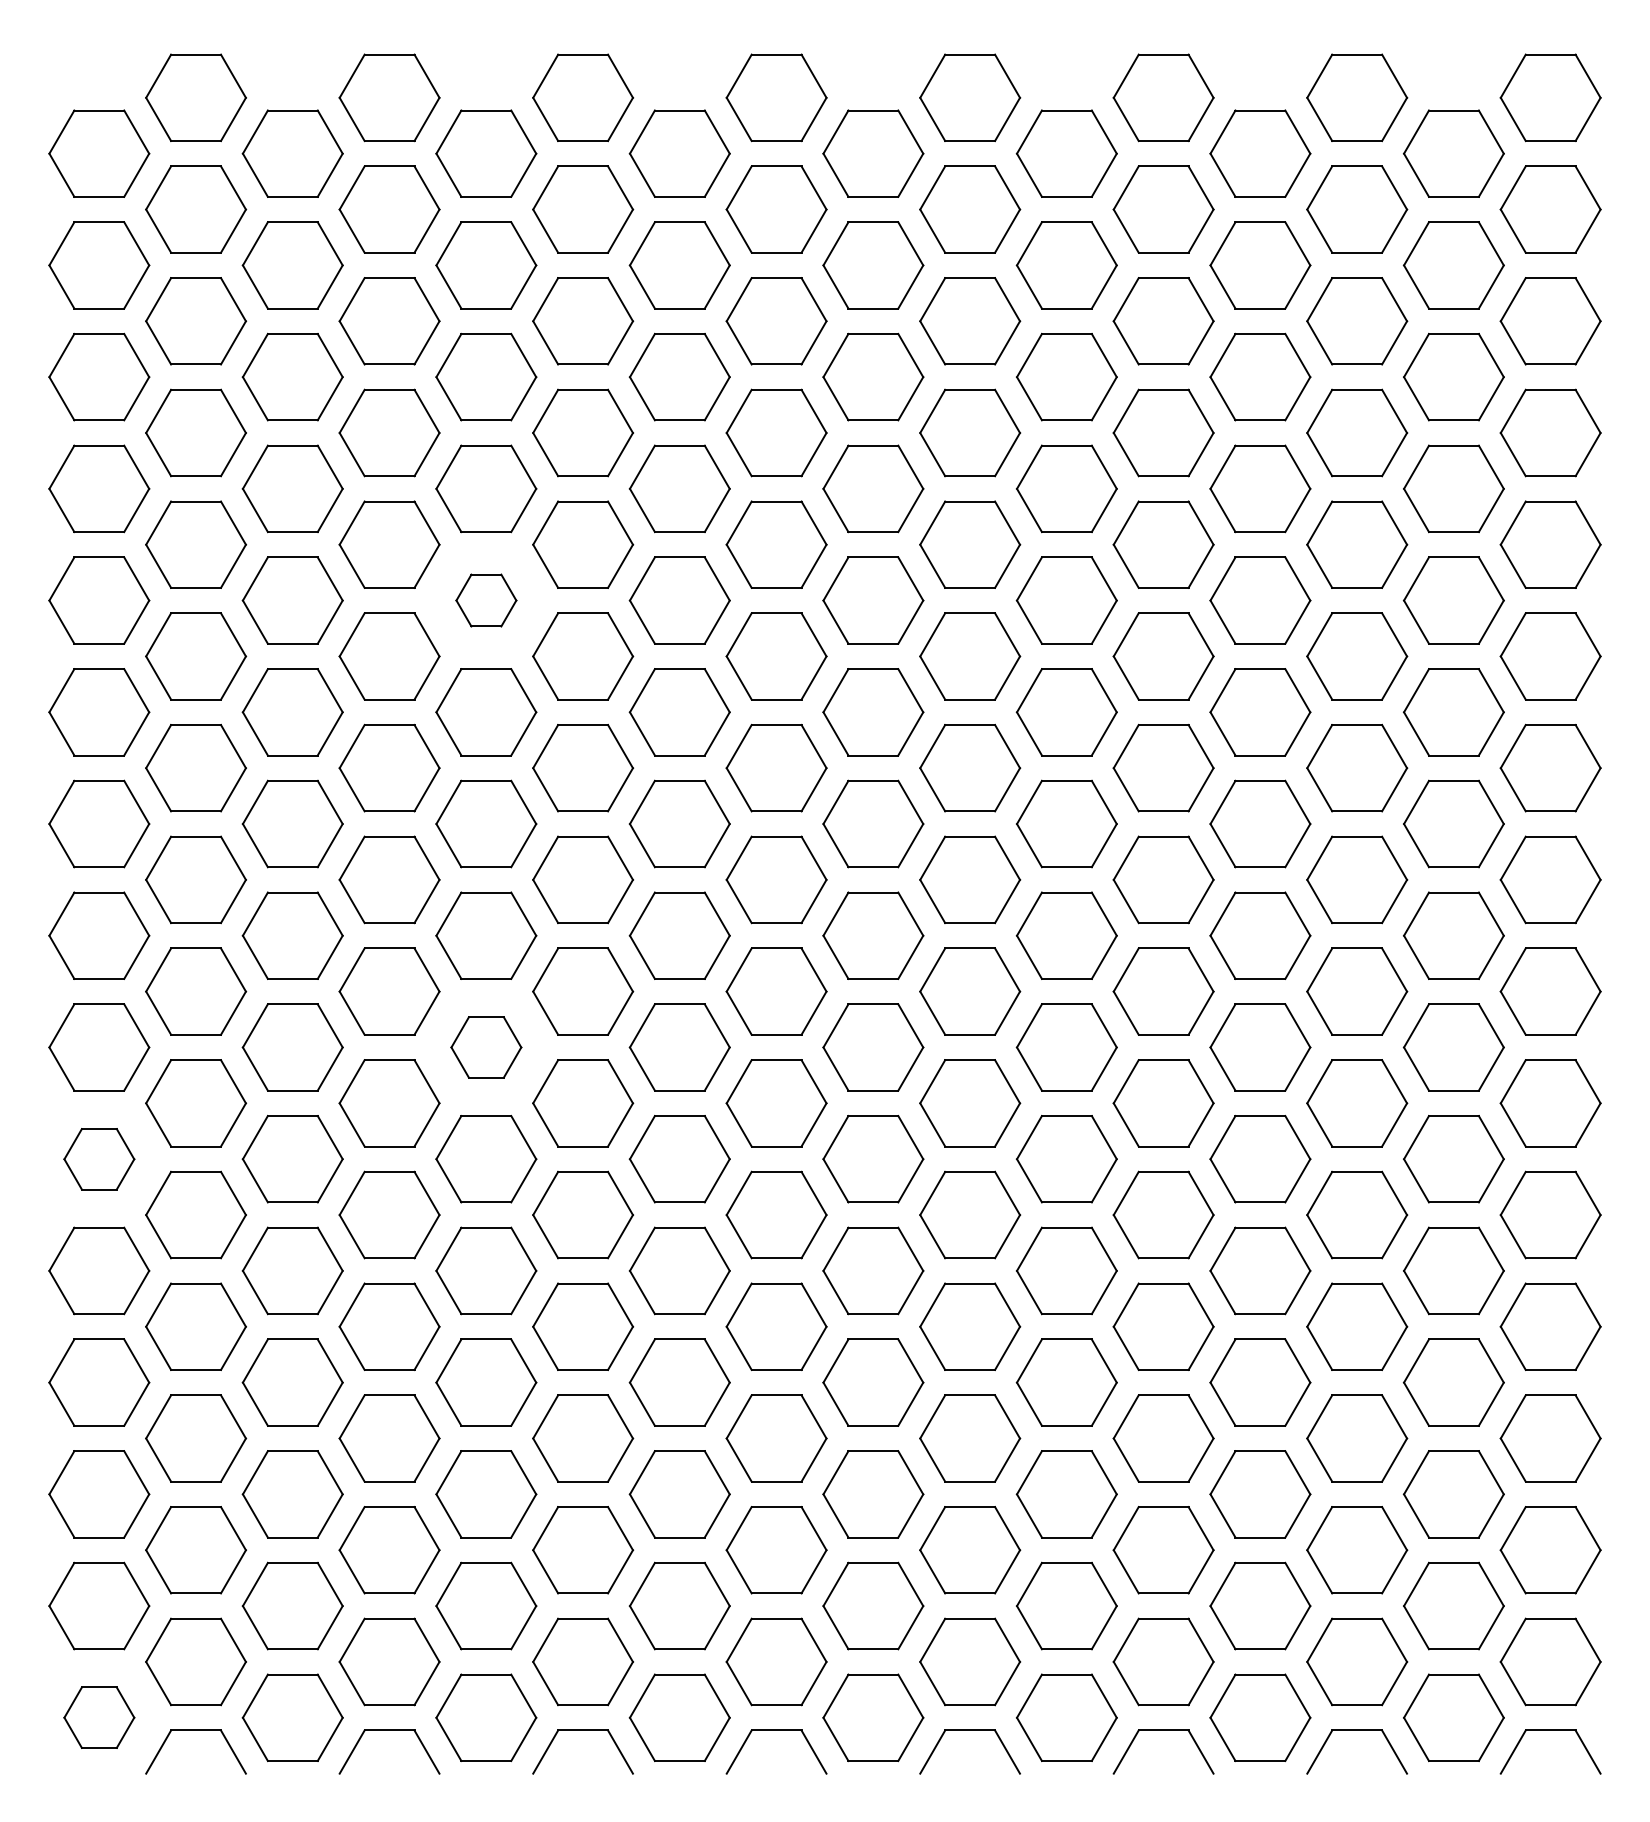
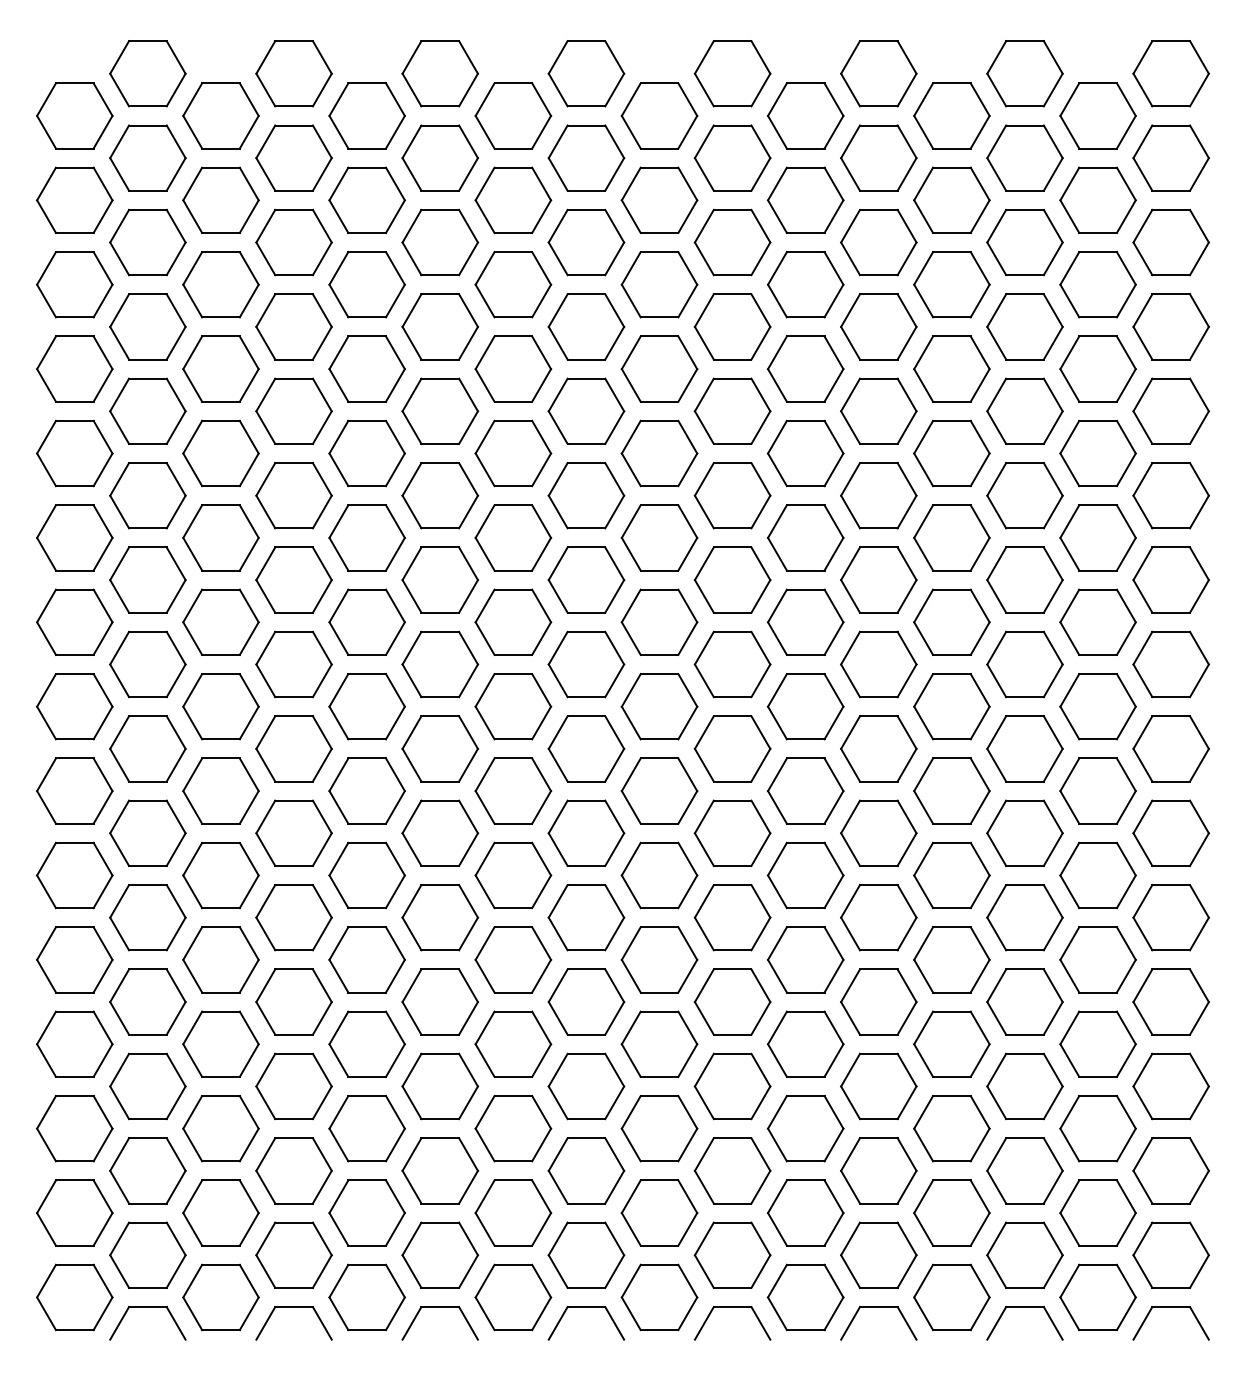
part: (486, 600) -> (367, 453), size x1.67
part: (486, 1047) -> (367, 791), size x1.43
part: (99, 1159) -> (74, 875), size x1.43
part: (99, 1717) -> (74, 1297), size x1.43

